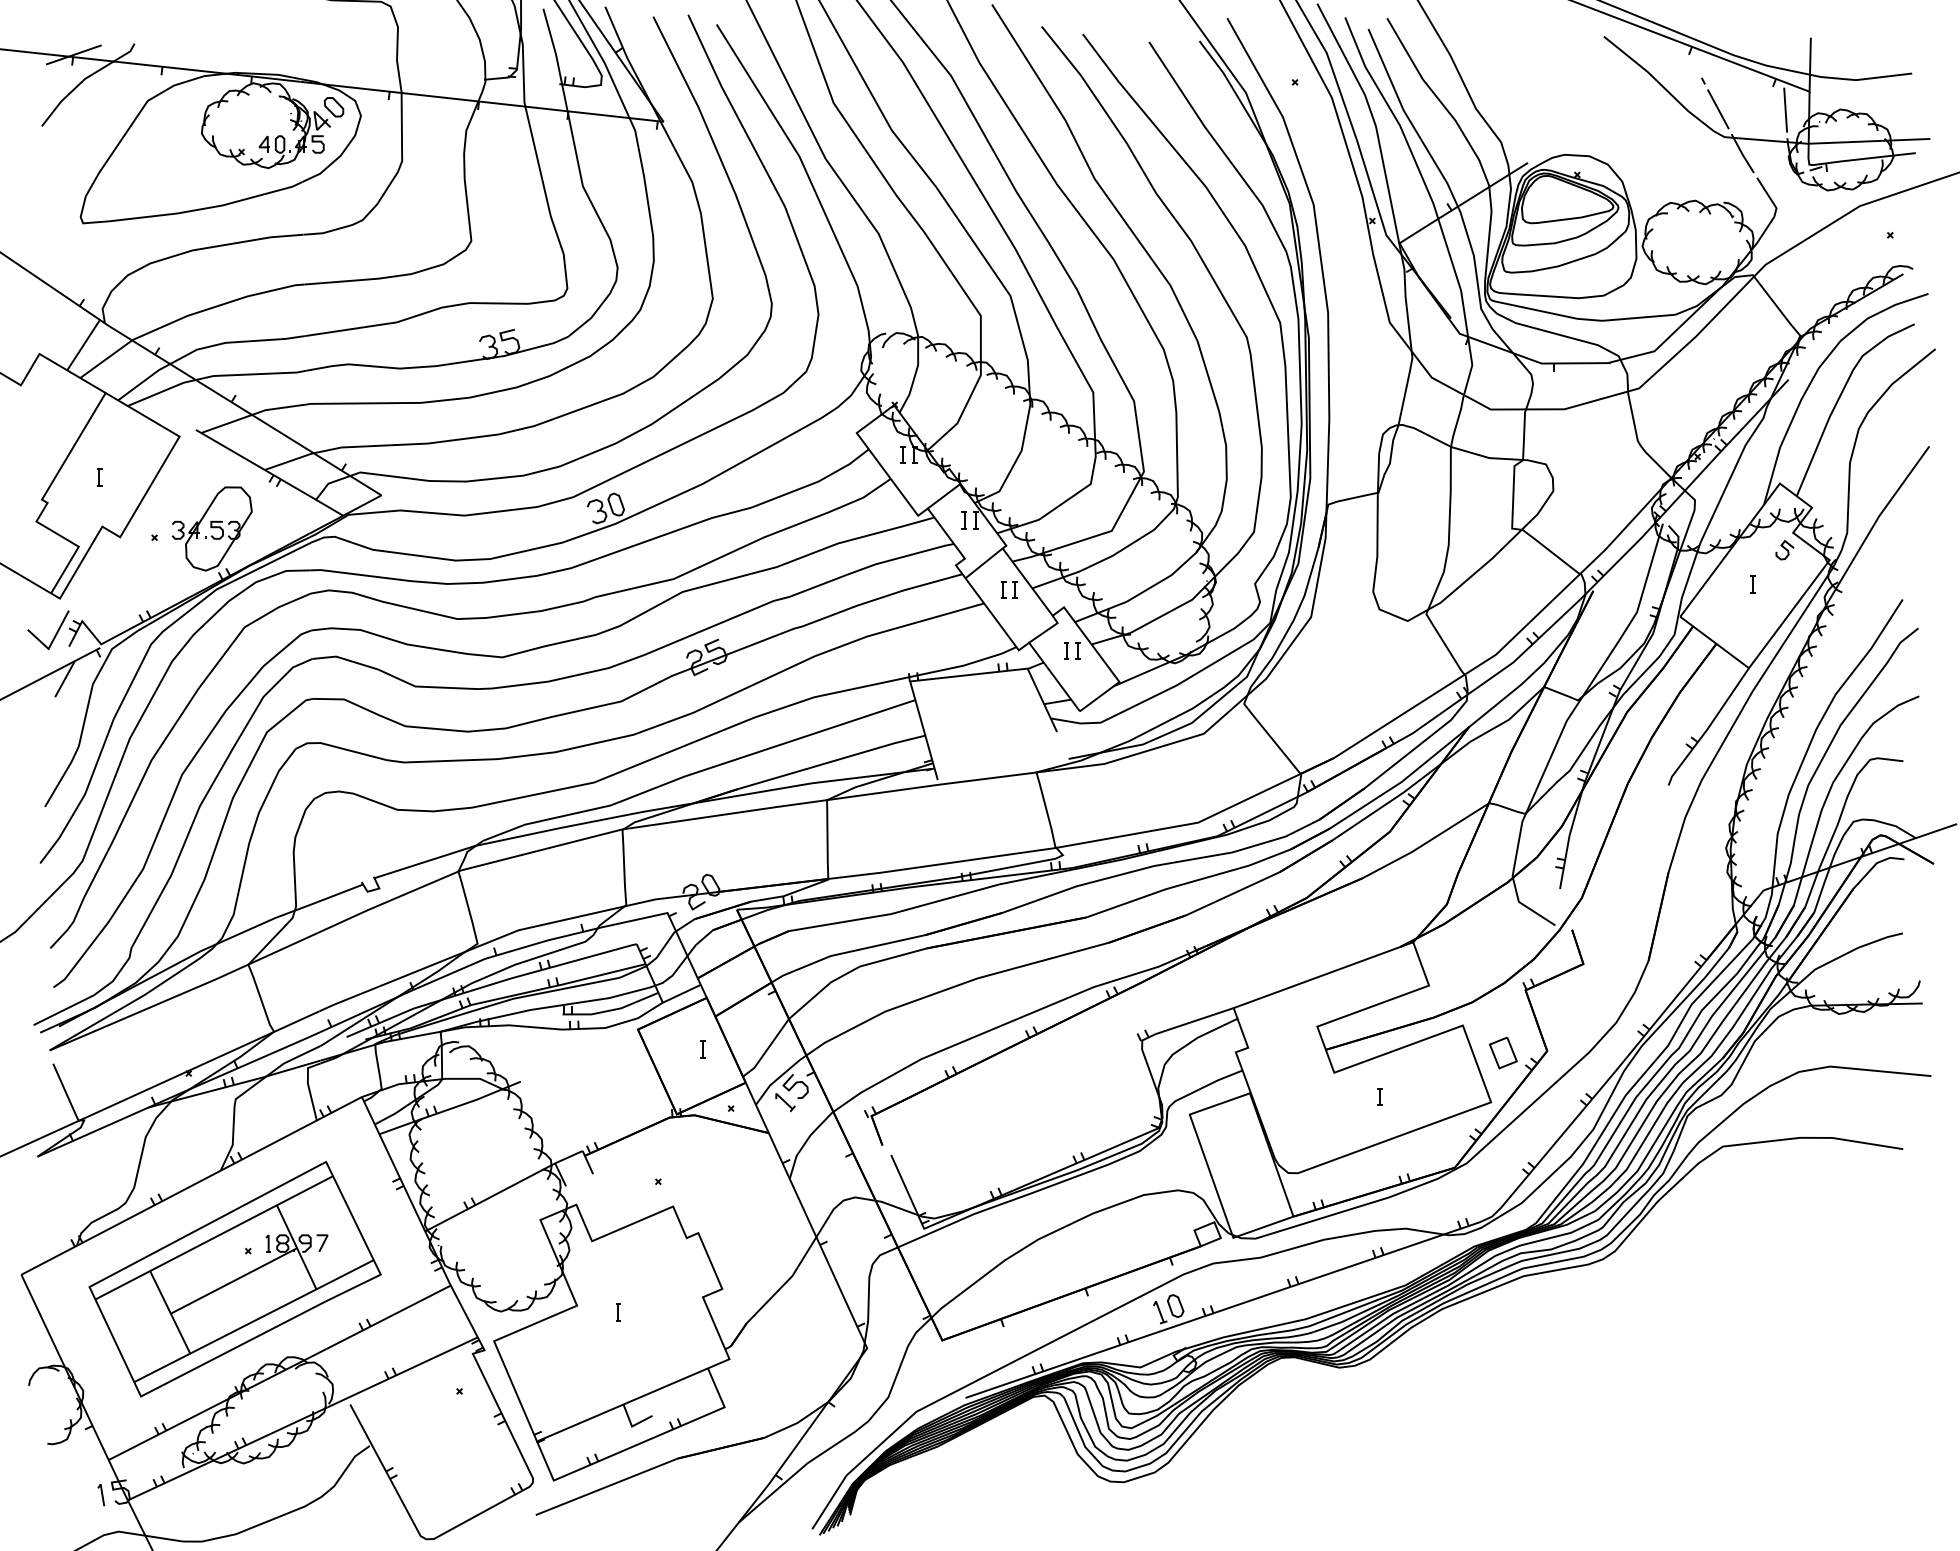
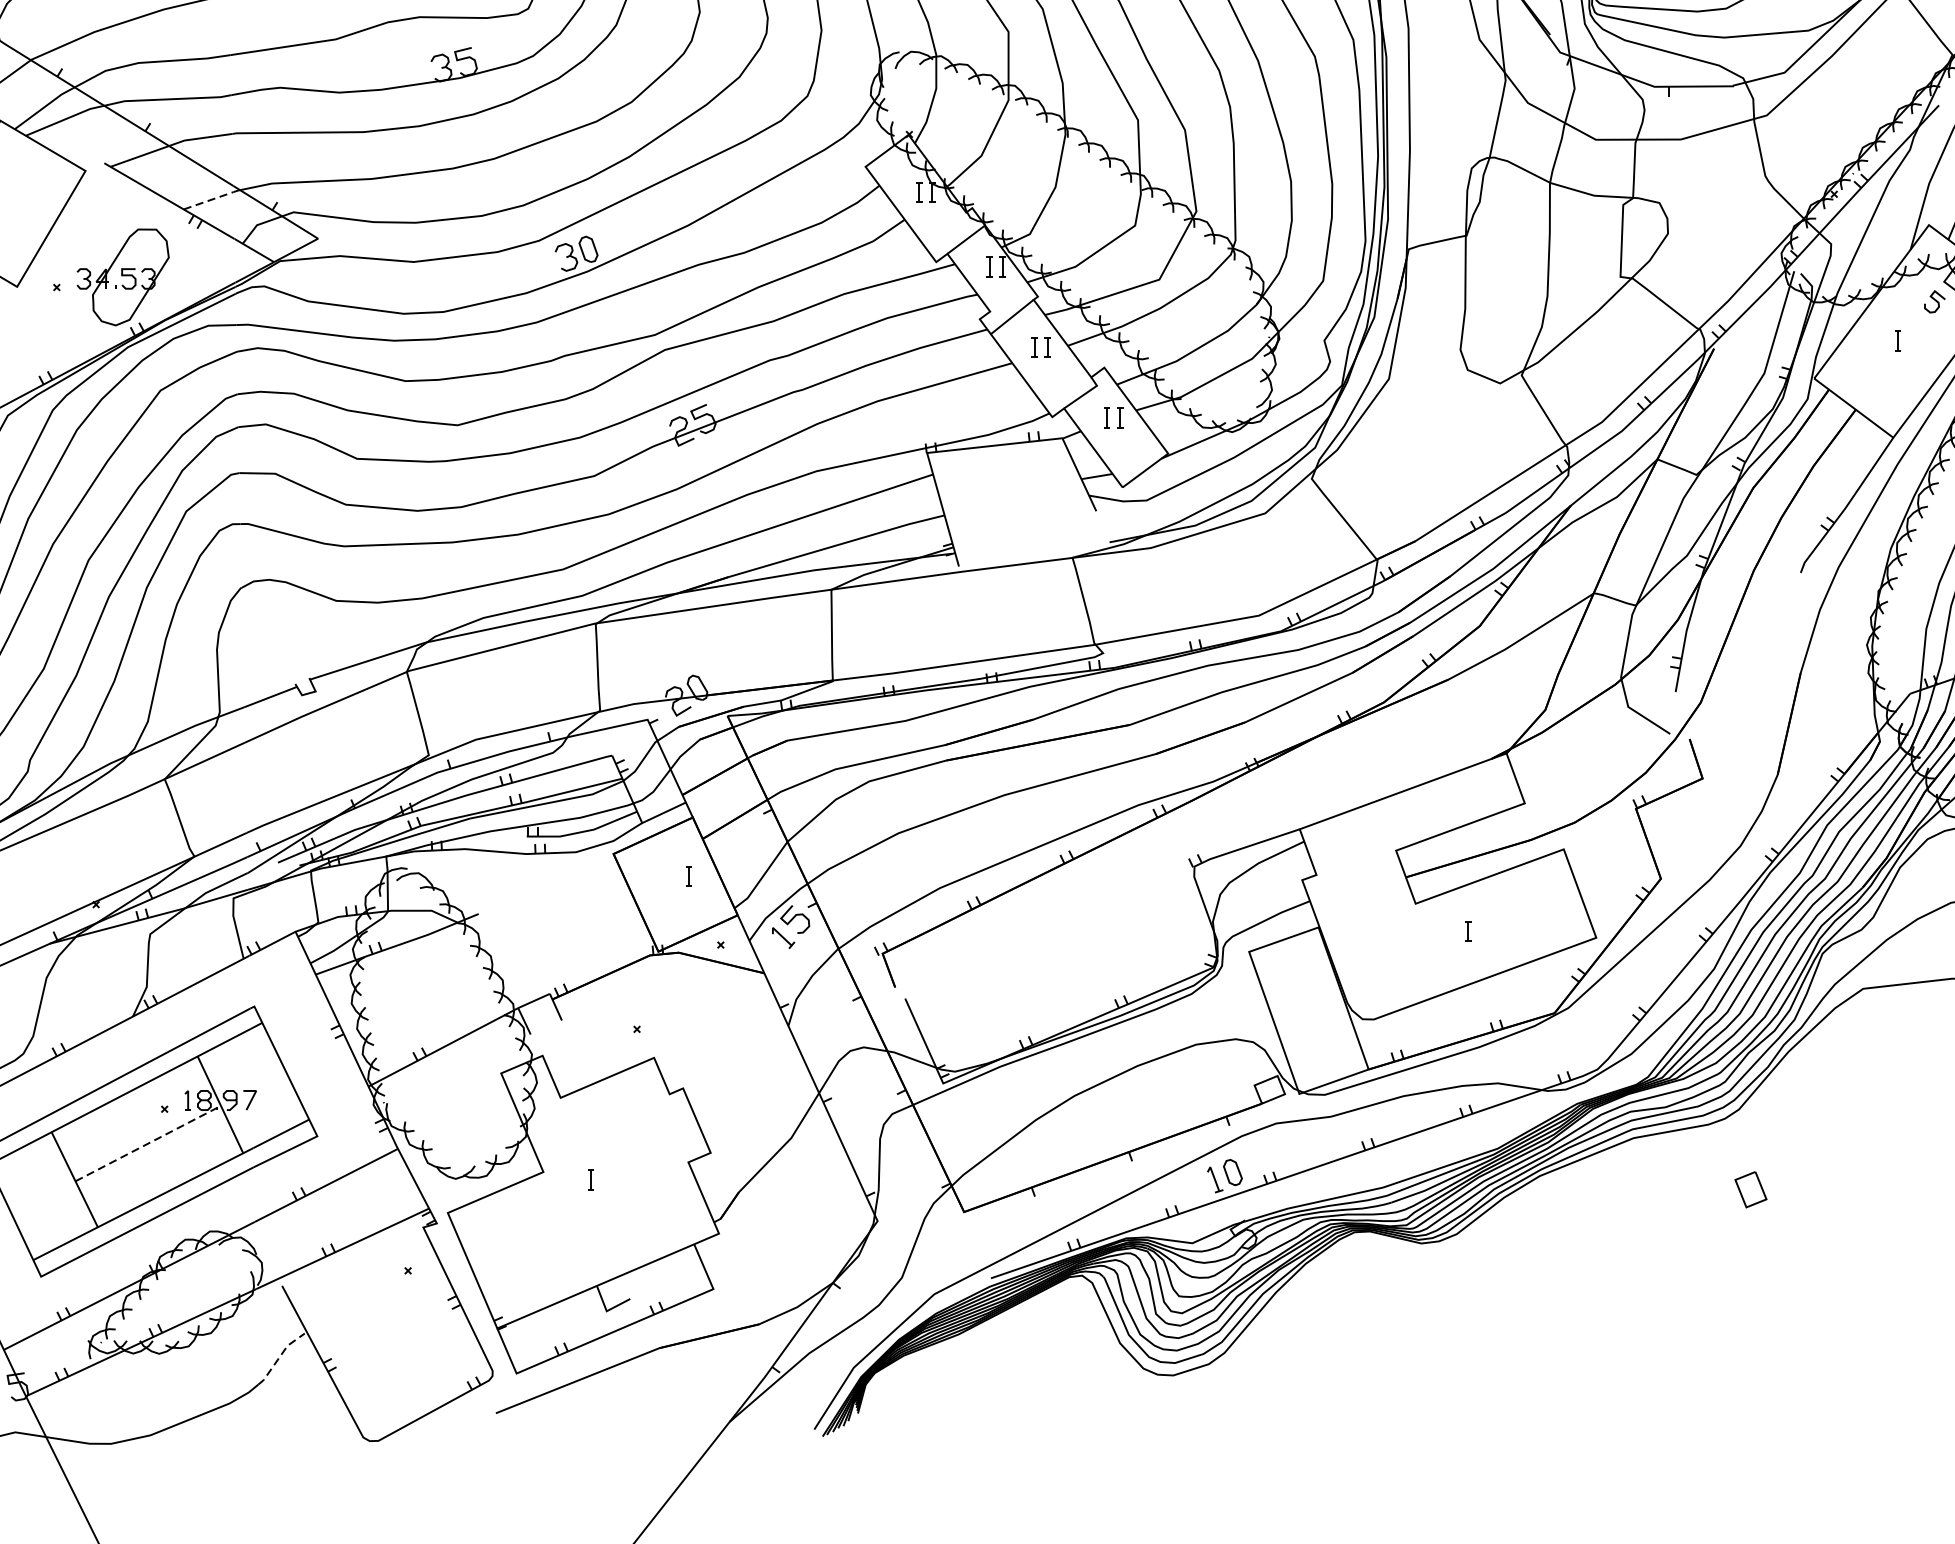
line: (285, 462) -> (207, 200), solid -> dashed
part: (1502, 1052) -> (1749, 1189), moved
line: (235, 1280) -> (149, 1143), solid -> dashed
line: (348, 1466) -> (280, 1357), solid -> dashed

